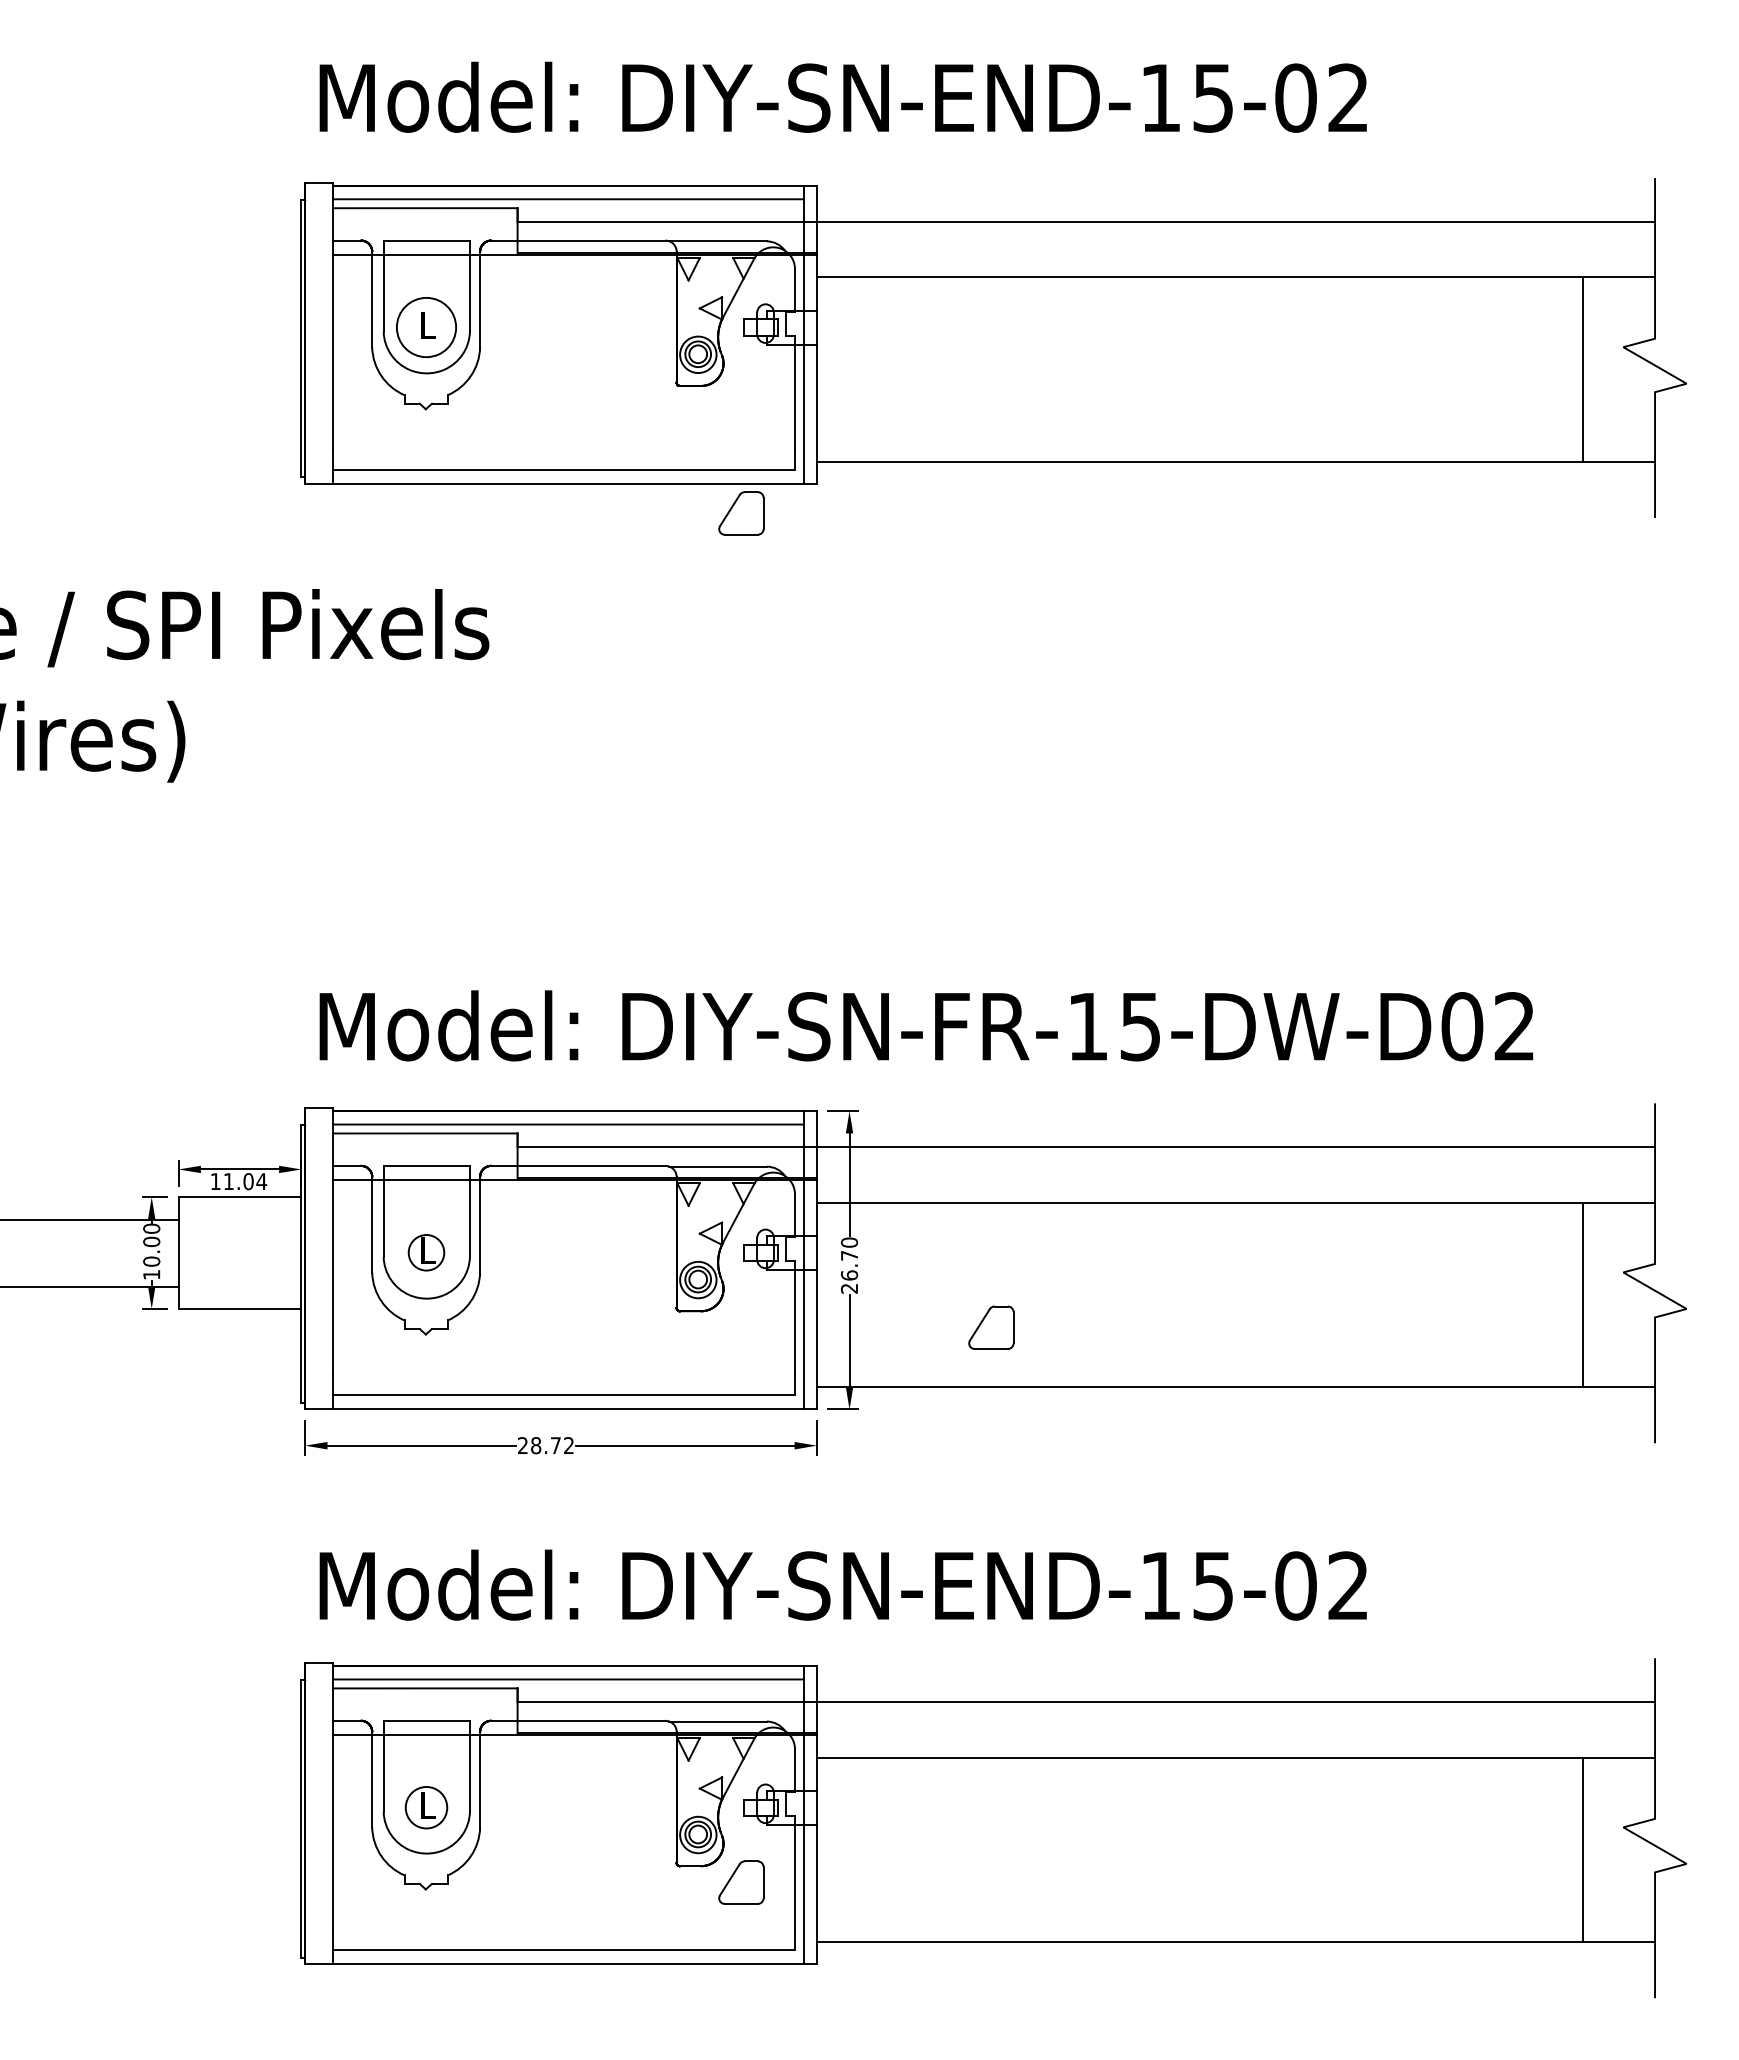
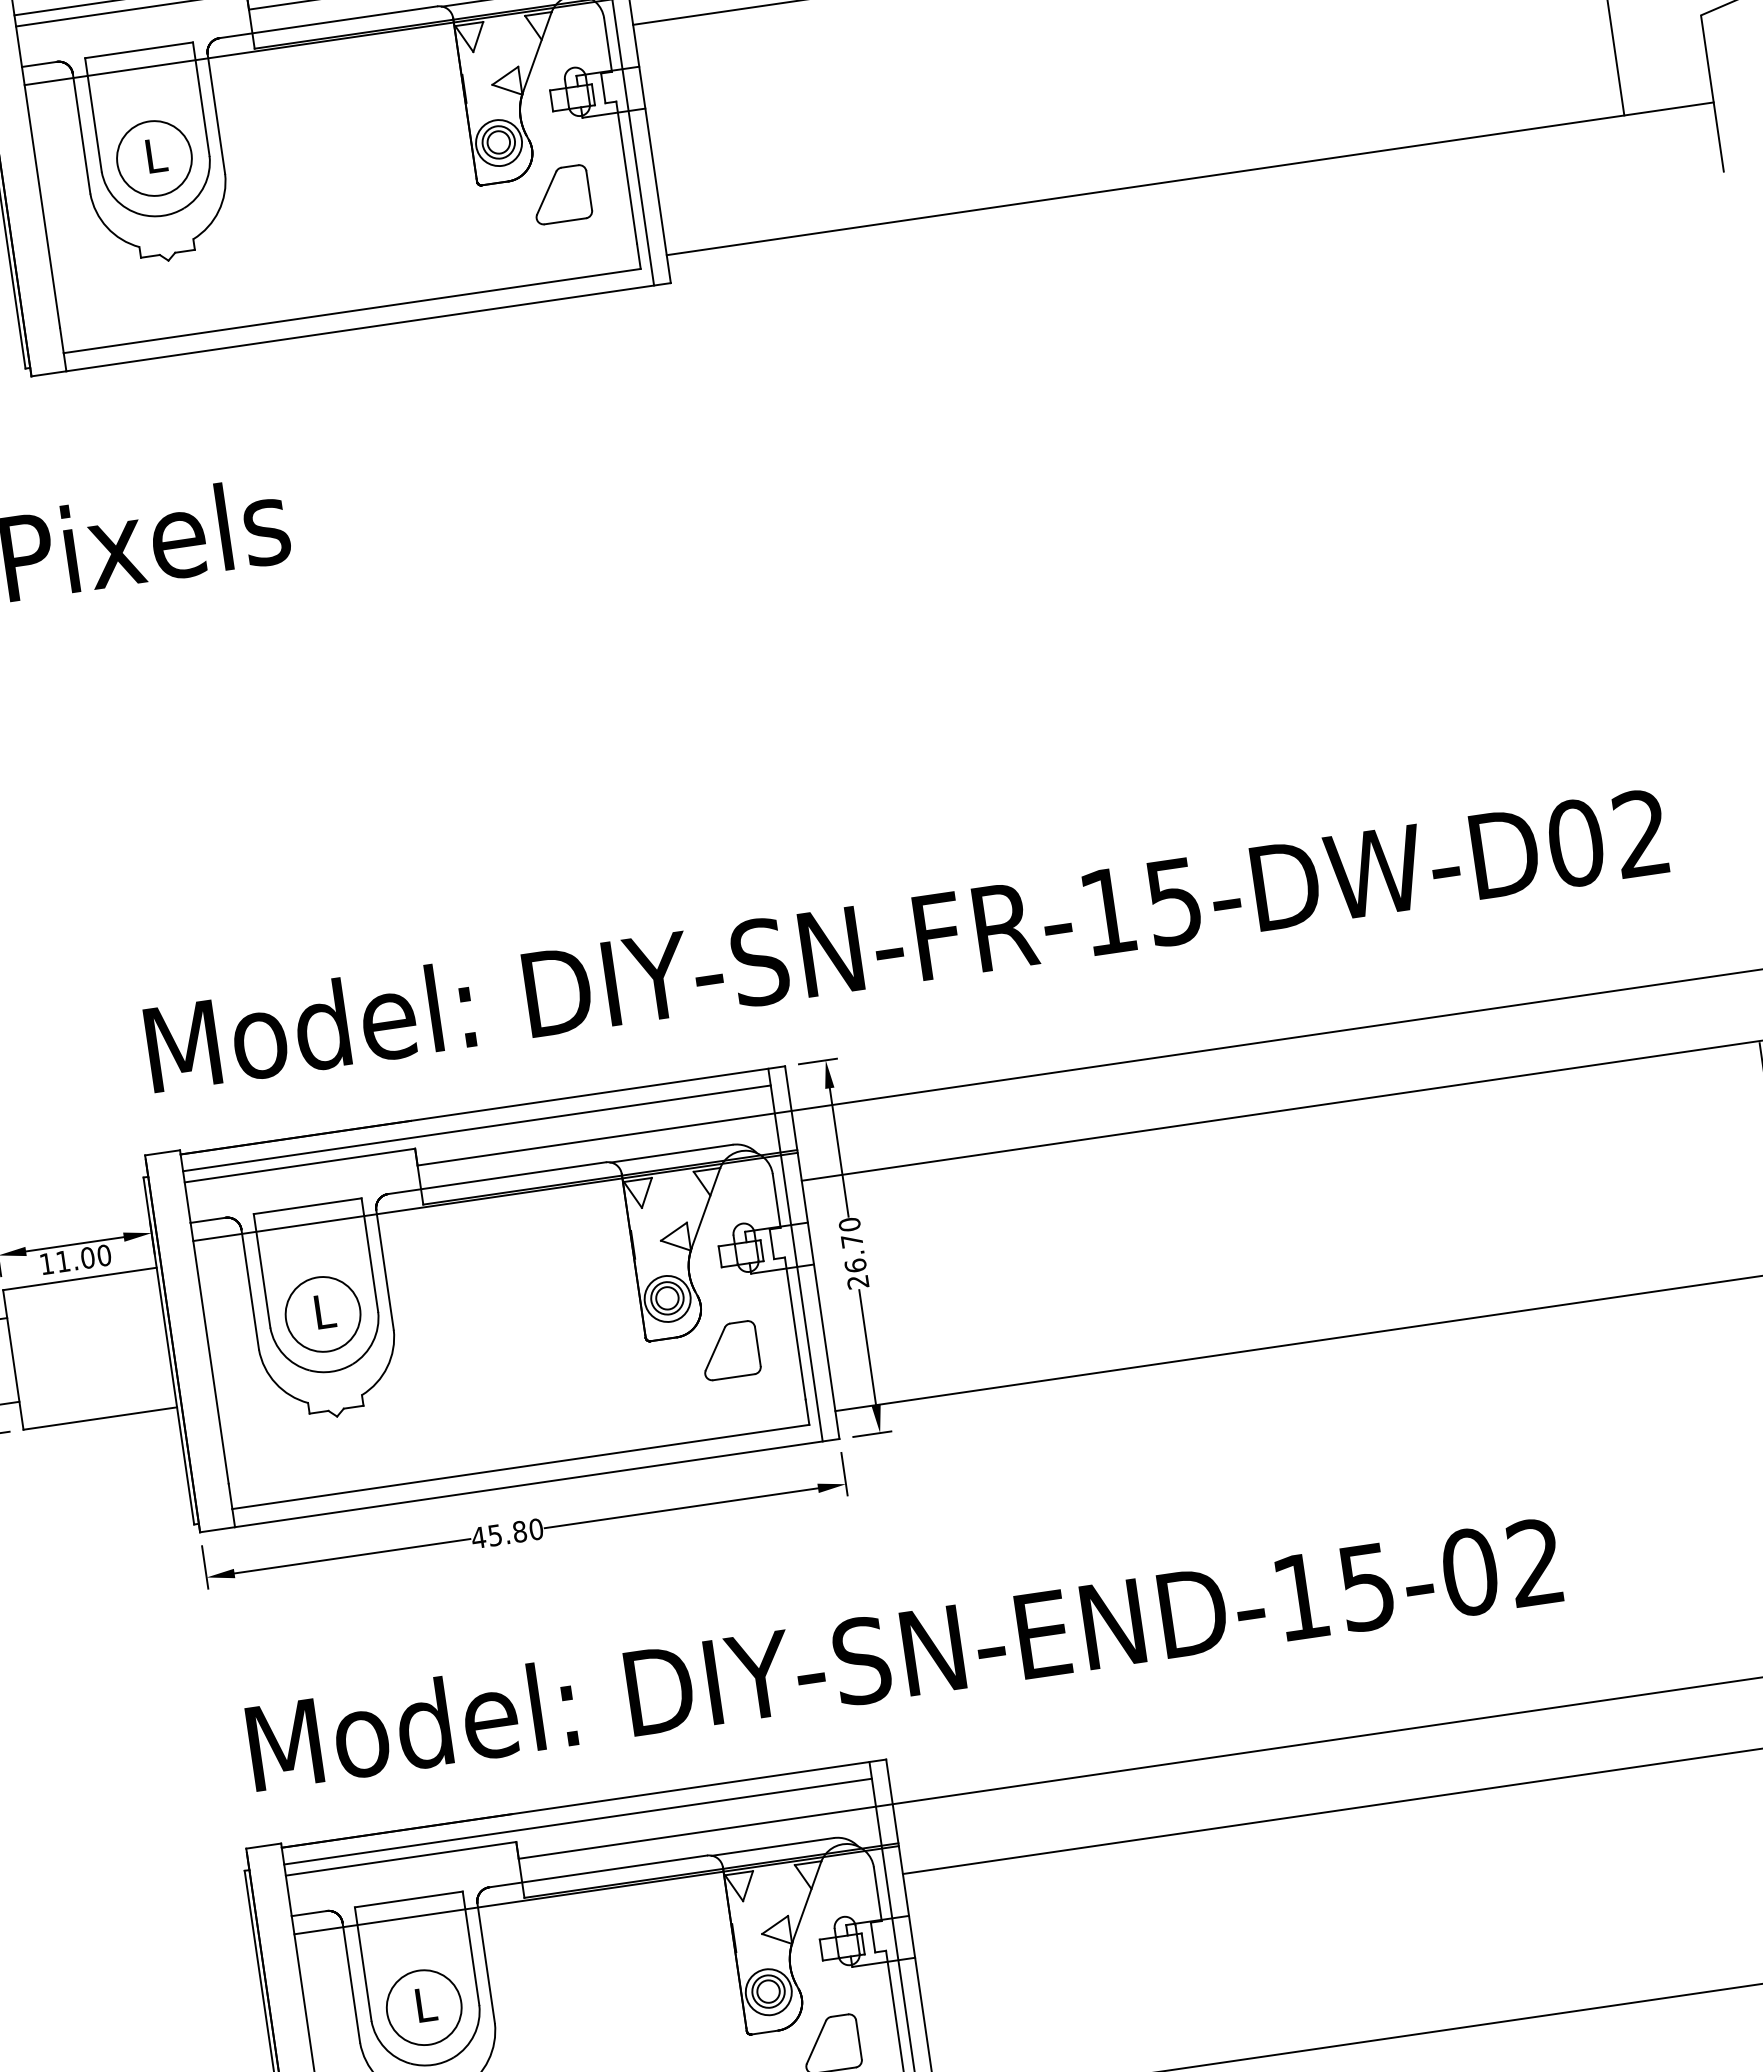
part: (741, 513) -> (561, 194), moved
text: (261, 1181) -> (103, 1255), 11.04 -> 11.00
circle: (426, 1252) -> (323, 1314), size x1.67
part: (991, 1327) -> (730, 1350), moved
text: (545, 1445) -> (506, 1533), 28.72 -> 45.80
circle: (426, 1807) -> (424, 2007), size x1.43

